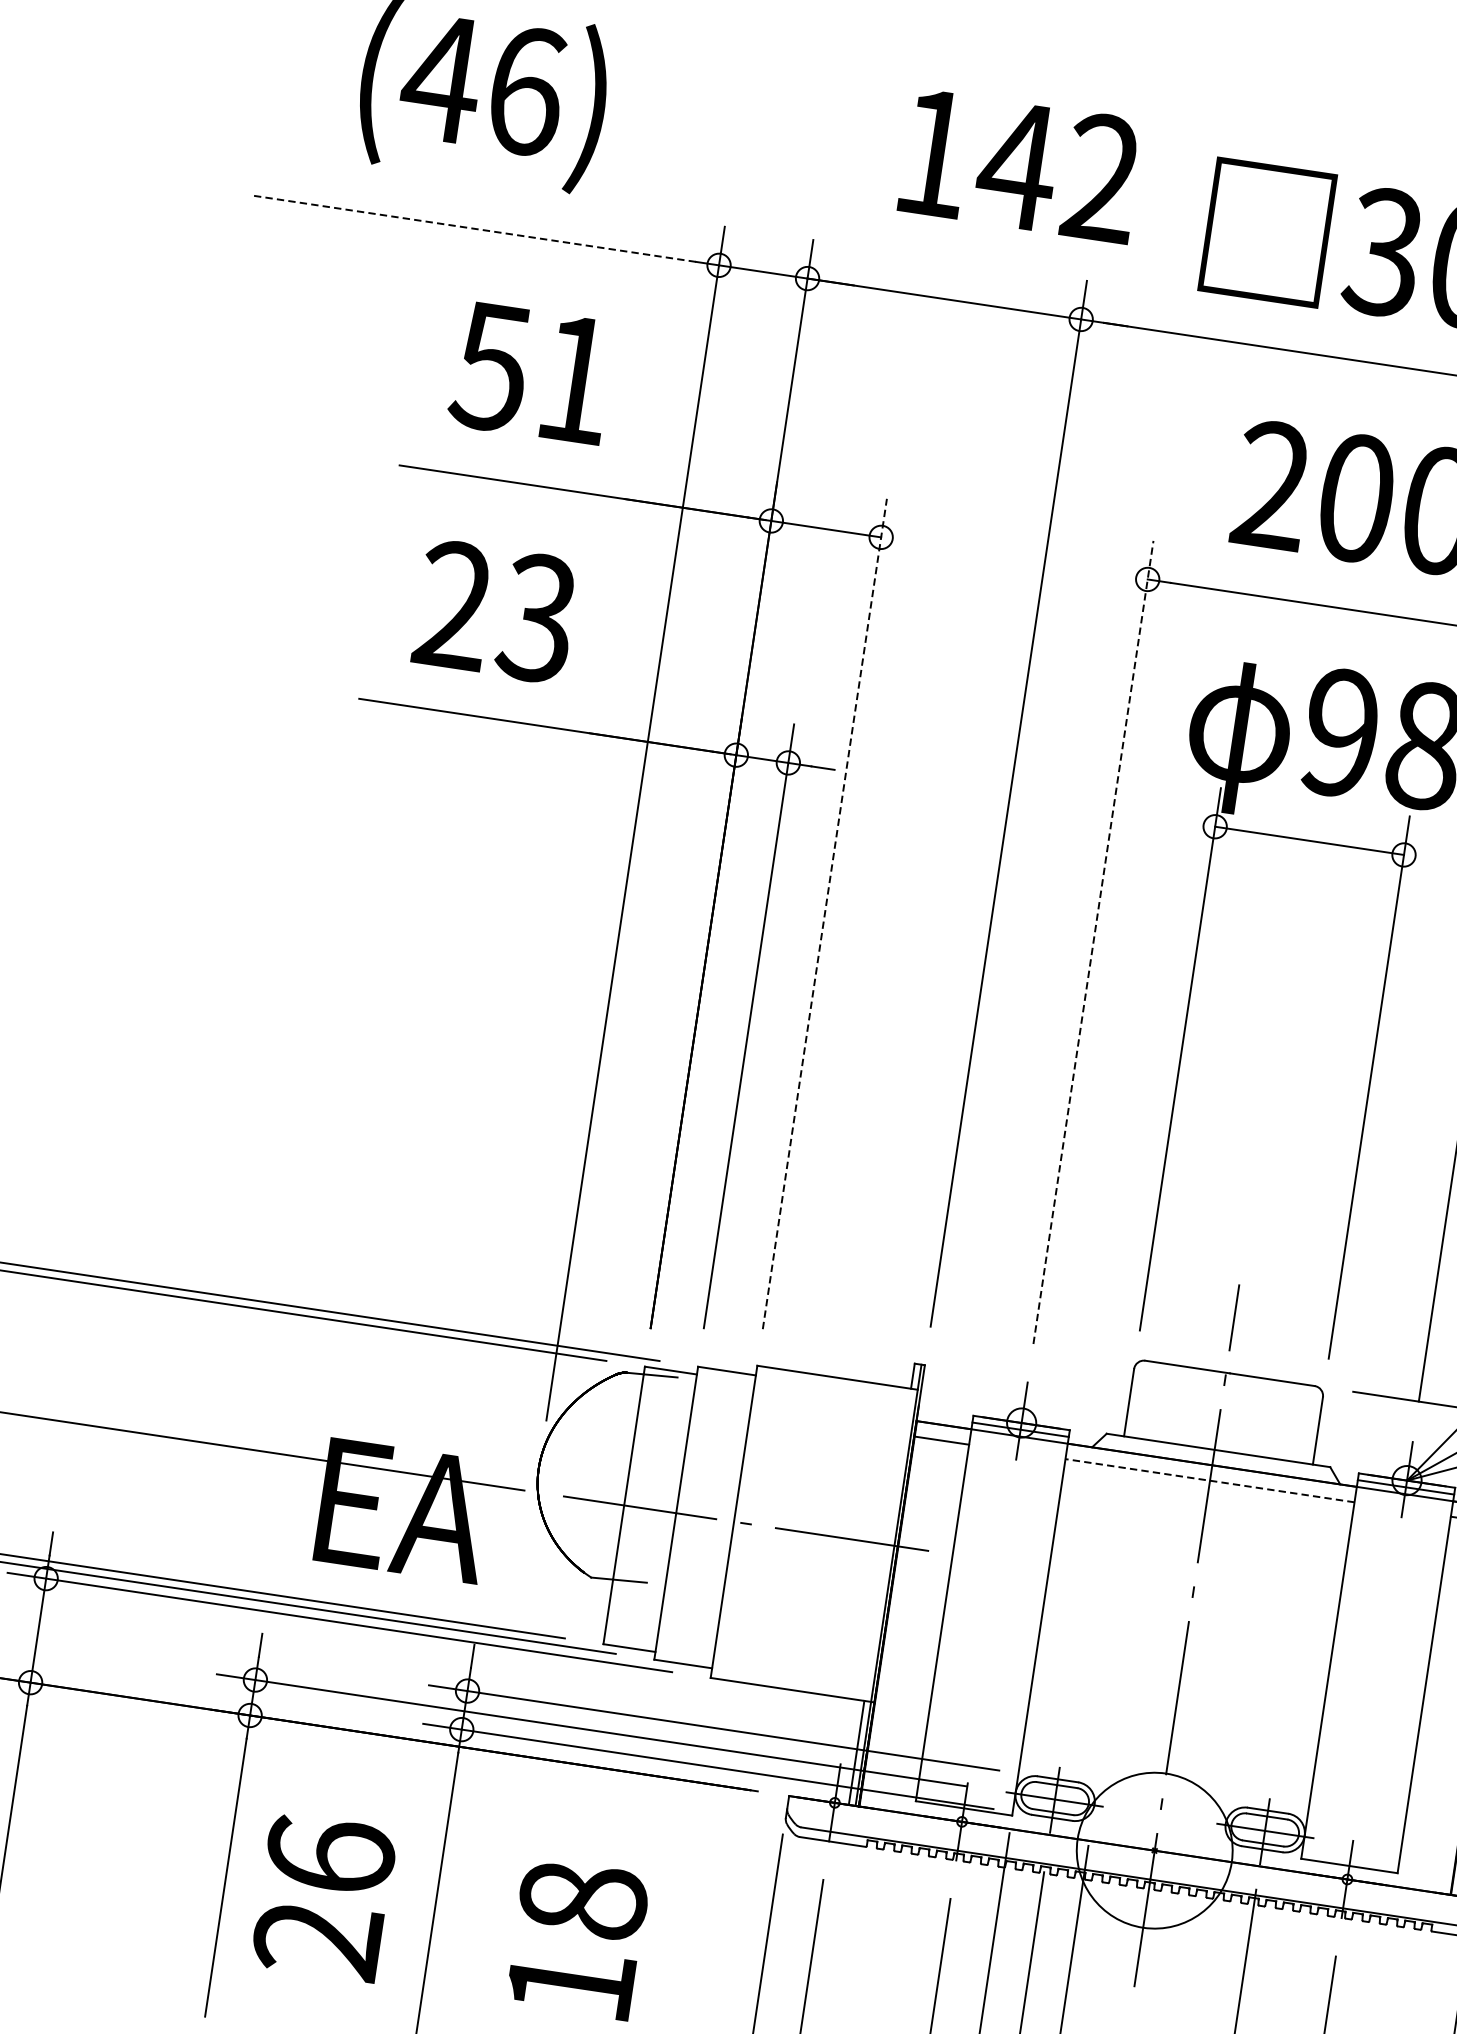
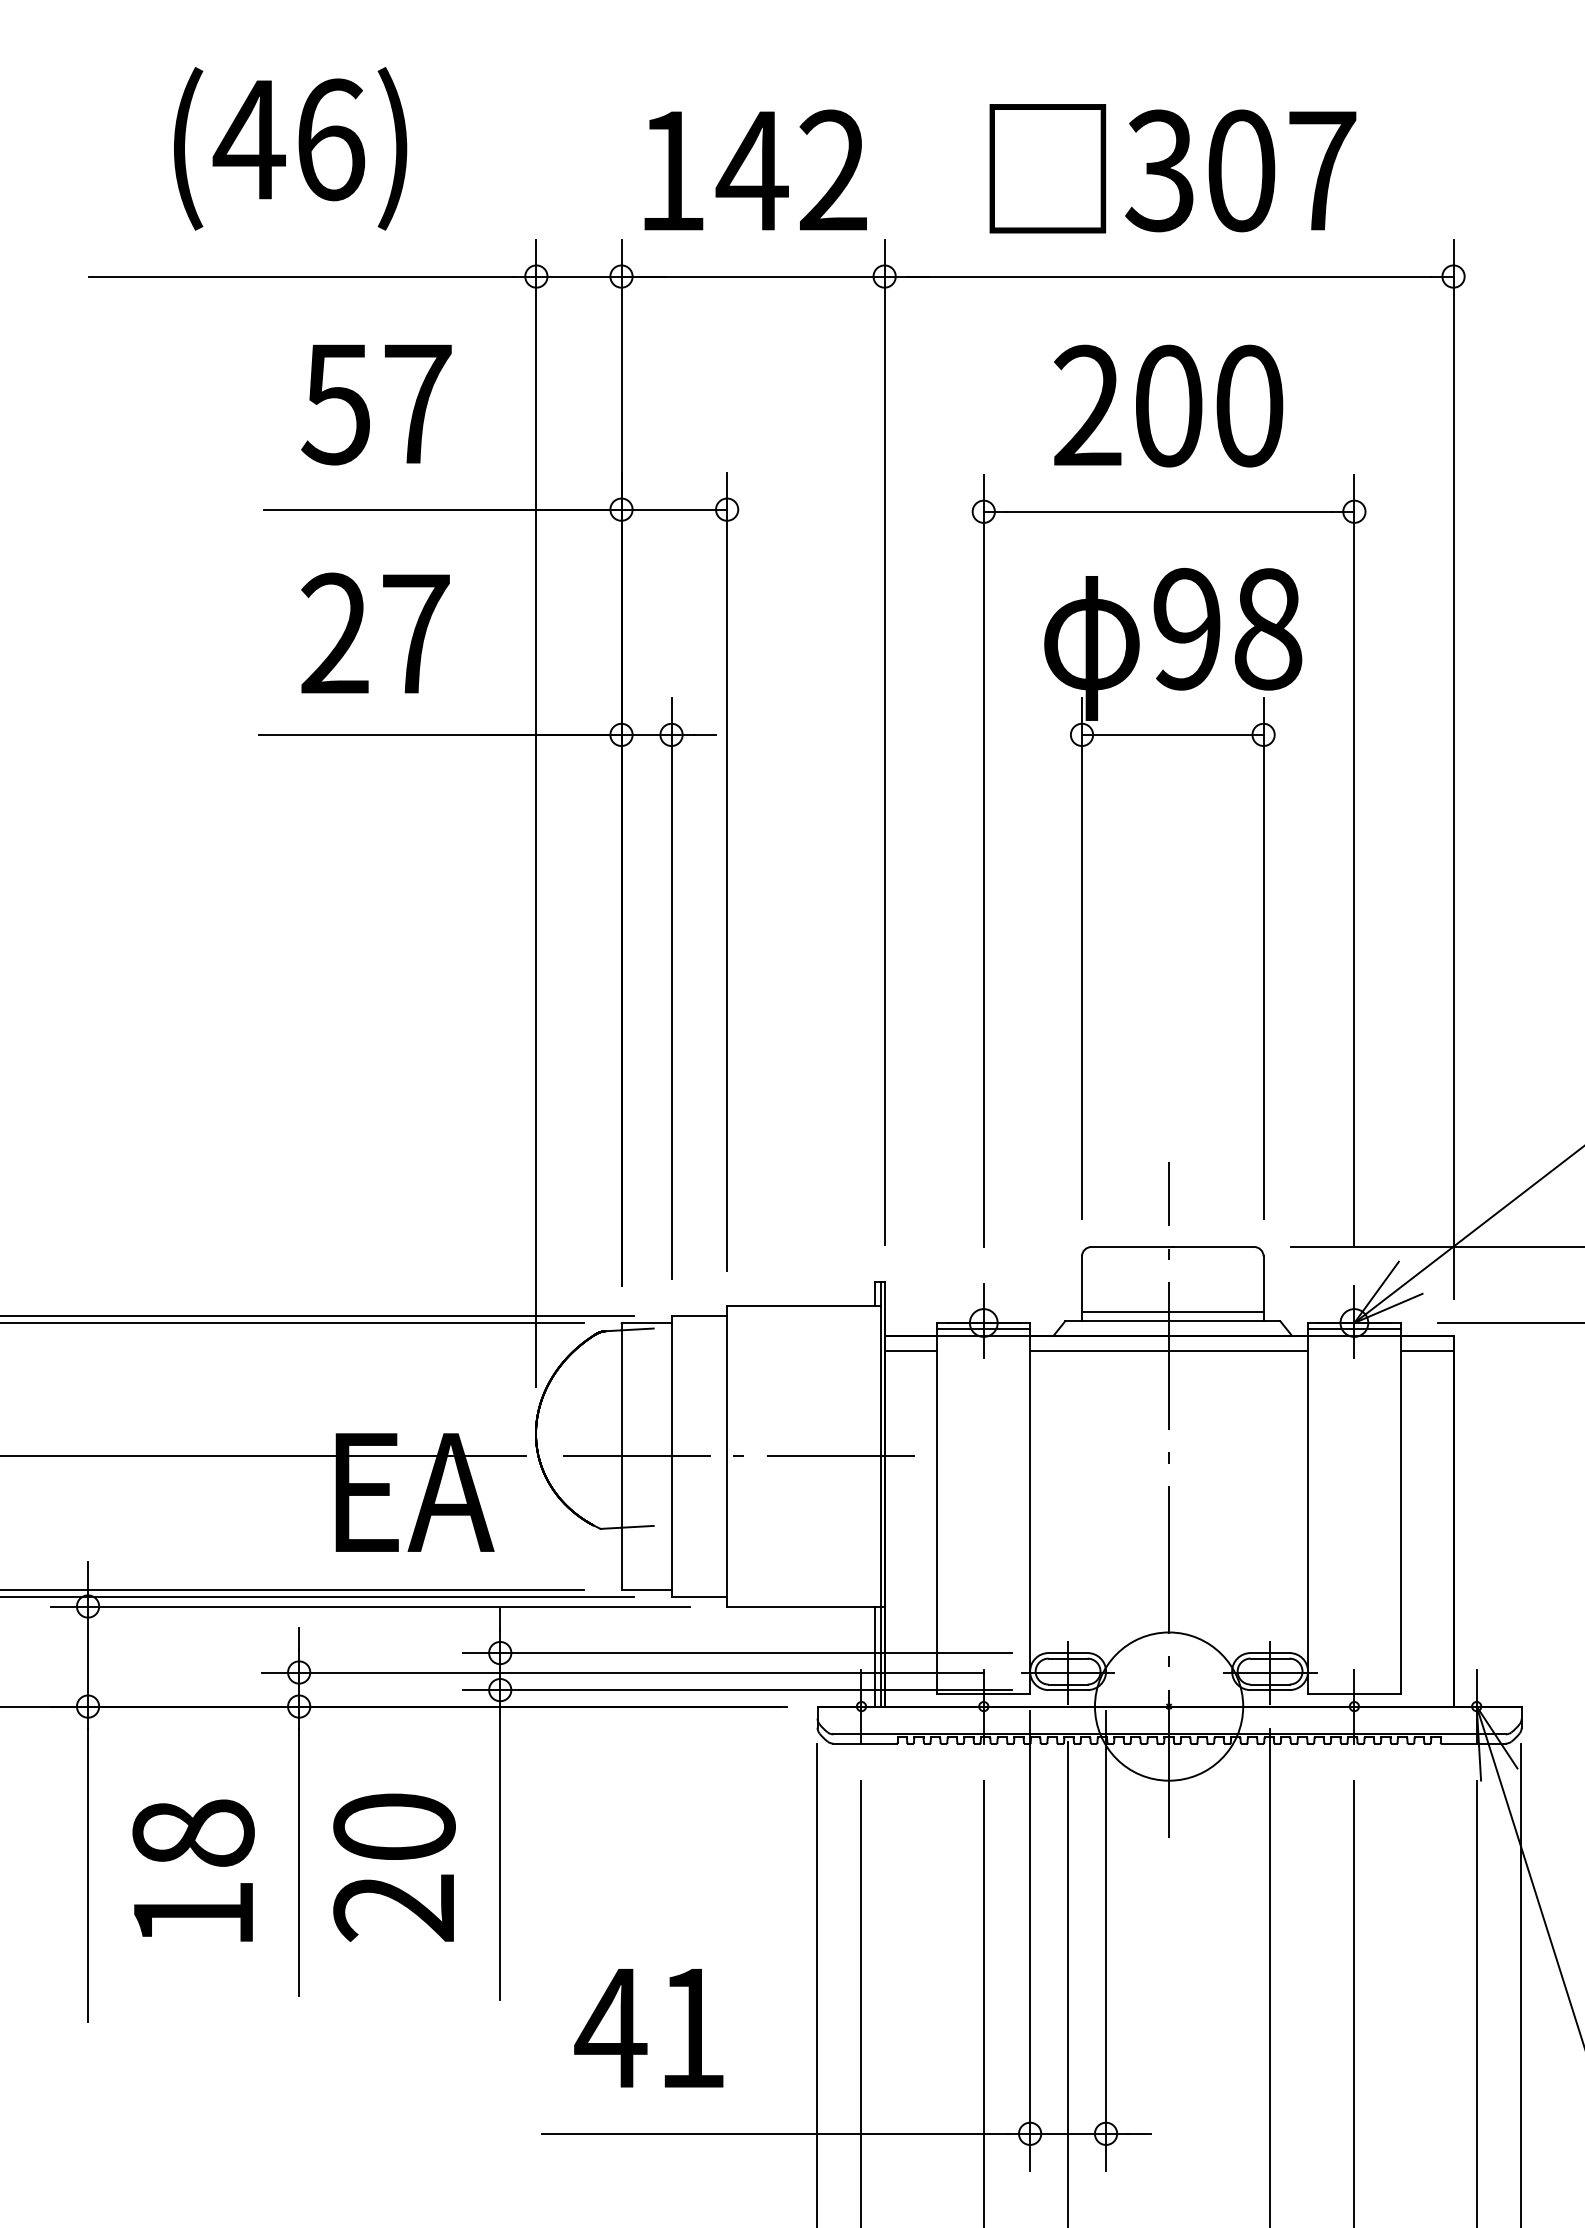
text: (1021, 164) -> (755, 169), moved
line: (474, 228) -> (301, 276), dashed -> solid
text: (575, 378) -> (417, 403), 51 -> 57
text: (536, 617) -> (414, 633), 23 -> 27
line: (825, 913) -> (727, 871), dashed -> solid
line: (1093, 942) -> (983, 860), dashed -> solid
line: (1219, 1440) -> (1172, 1311), added
line: (1210, 1480) -> (1169, 1350), dashed -> solid
text: (330, 1853) -> (394, 1825), 26 -> 20
text: (577, 1938) -> (193, 1870), moved

